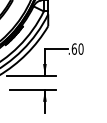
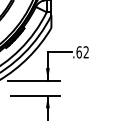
text: (81, 49) -> (86, 52), .60 -> .62

